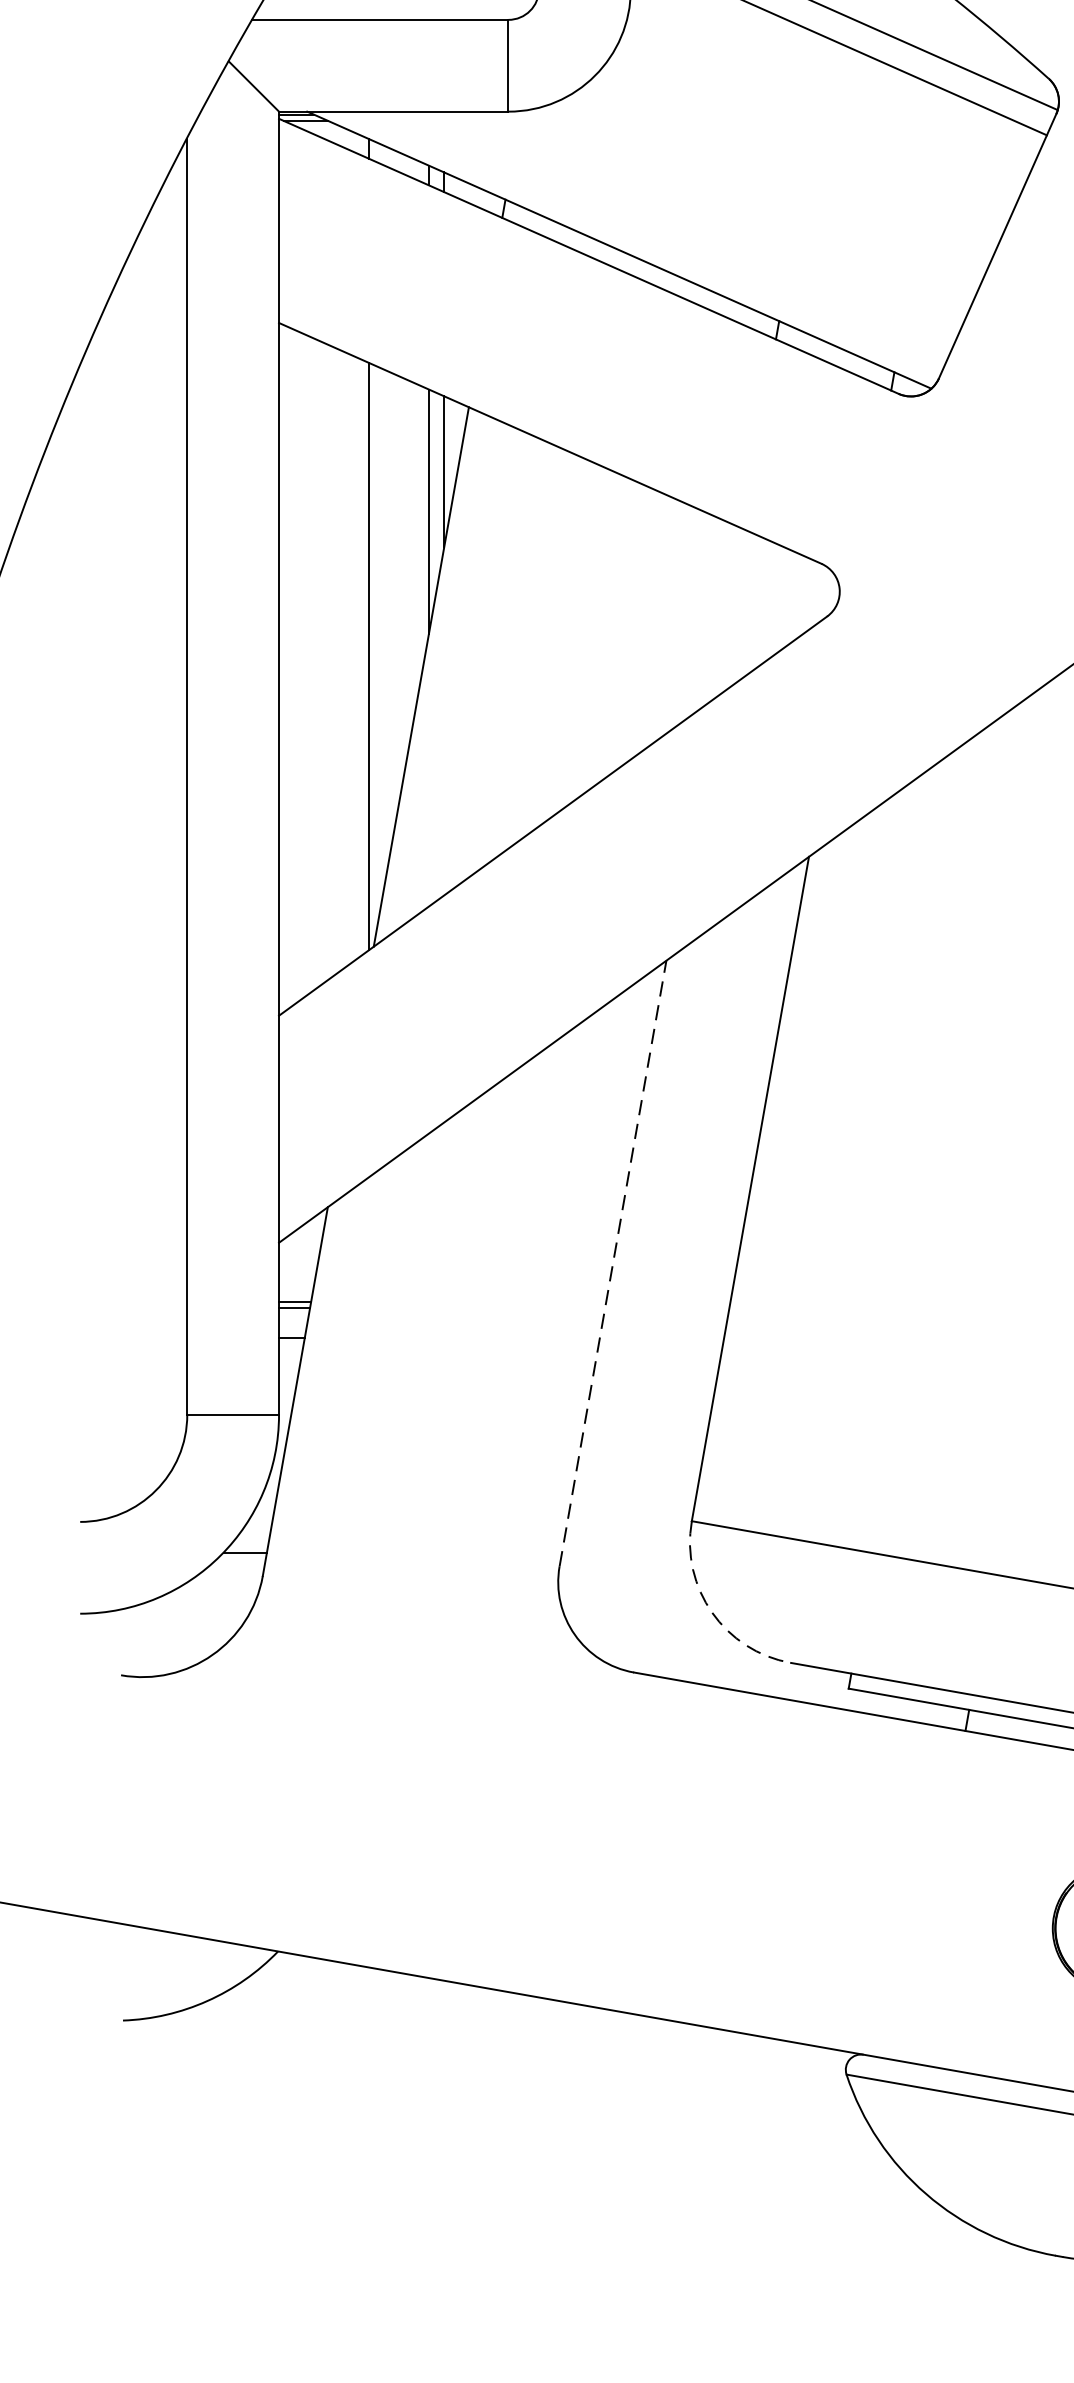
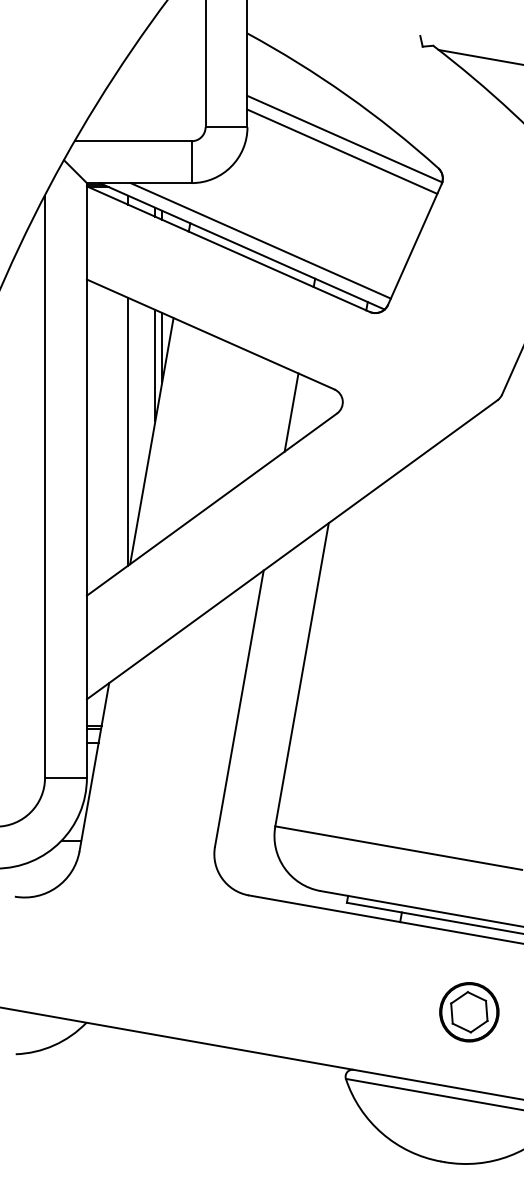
line: (659, 237) -> (260, 240), added
line: (727, 614) -> (291, 412), added
line: (613, 1262) -> (239, 708), dashed -> solid
arc: (711, 1613) -> (284, 868), dashed -> solid

